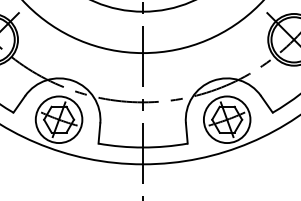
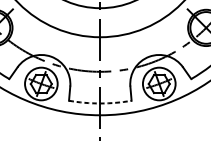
arc: (143, 147) -> (100, 103), solid -> dashed

